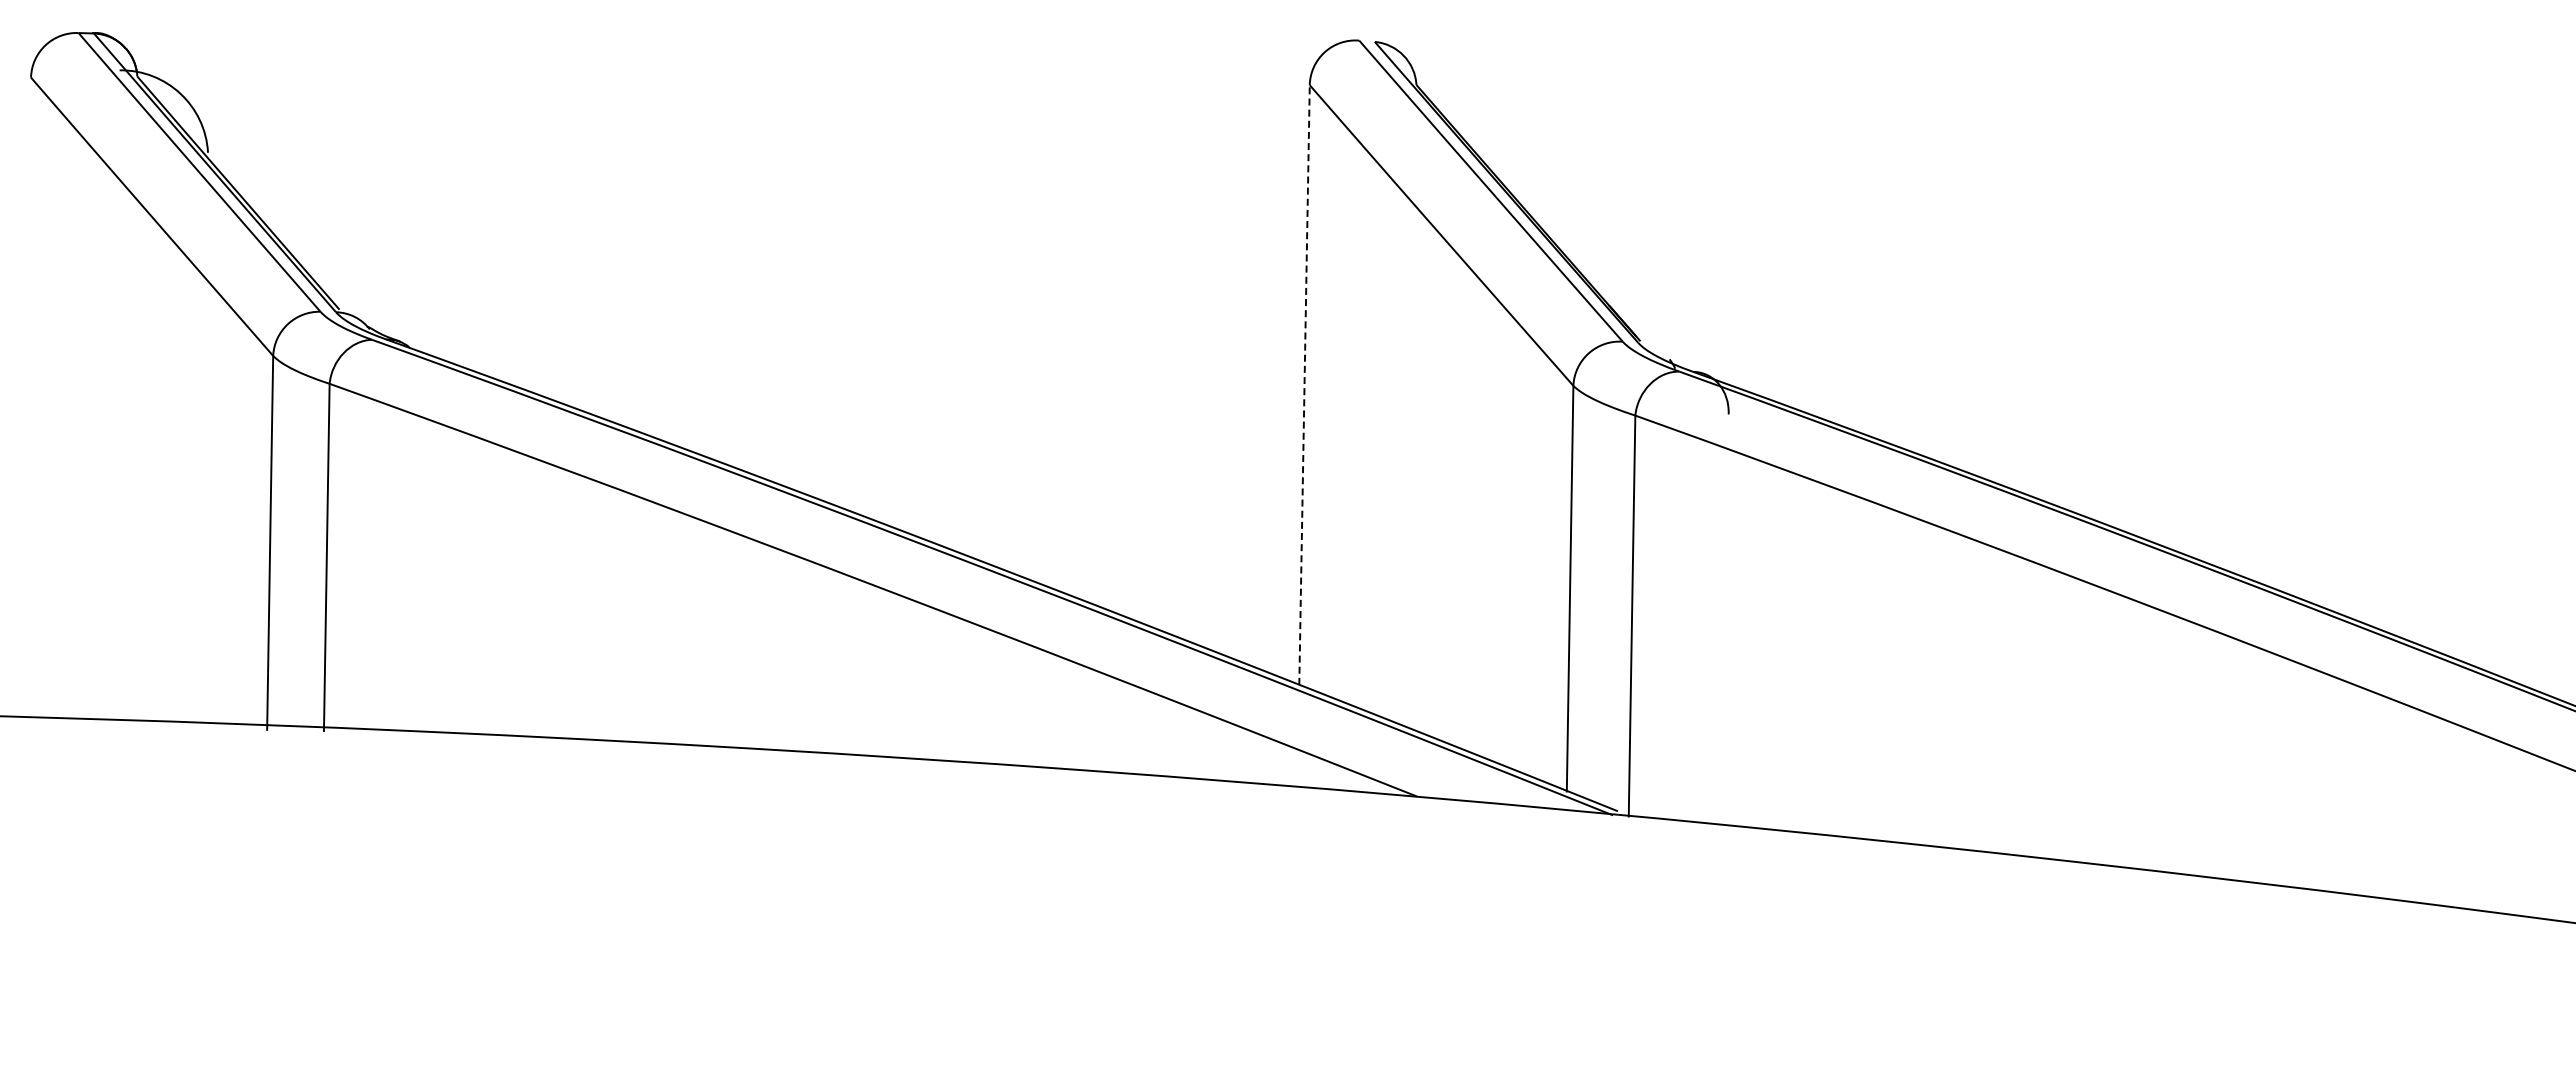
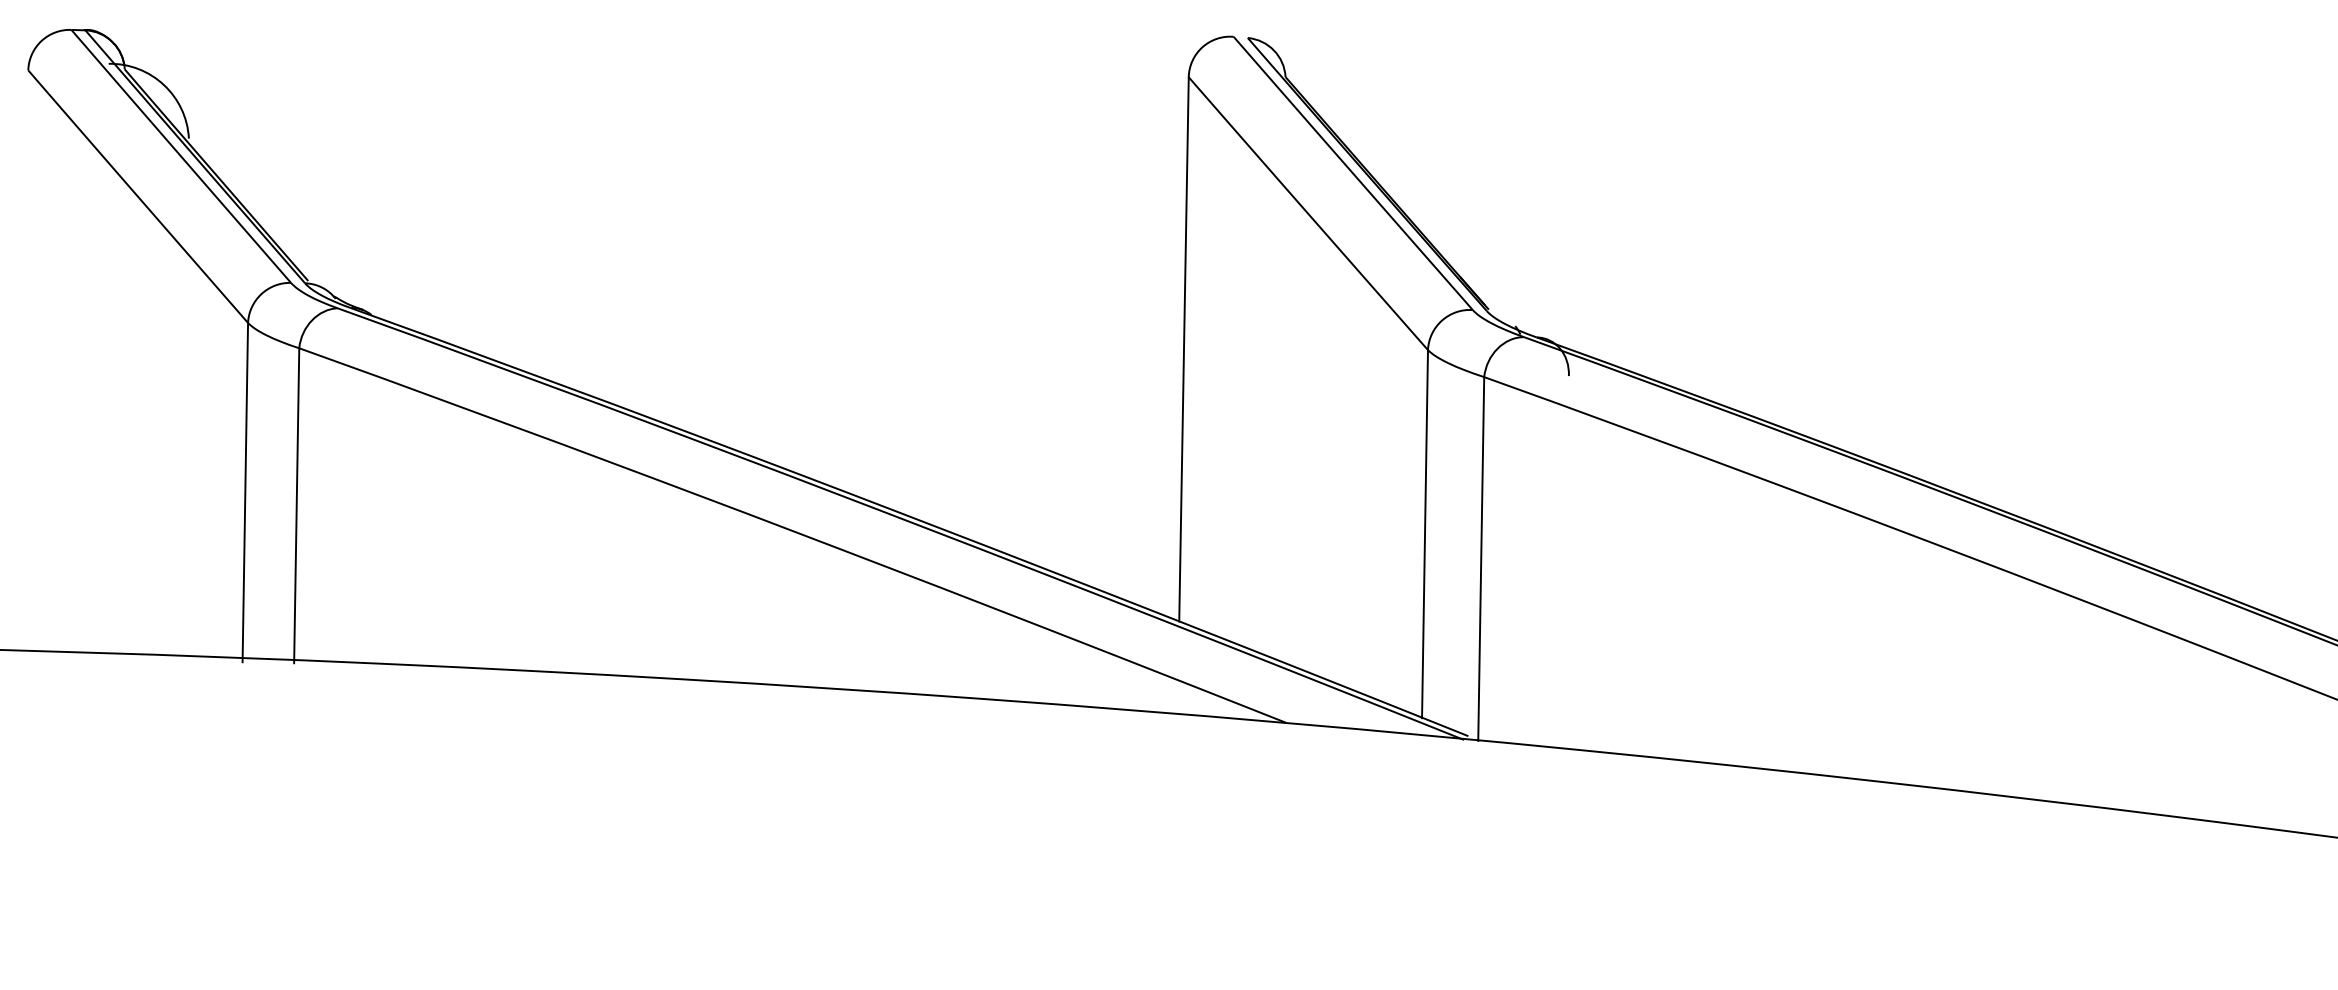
line: (1304, 385) -> (1183, 349), dashed -> solid

